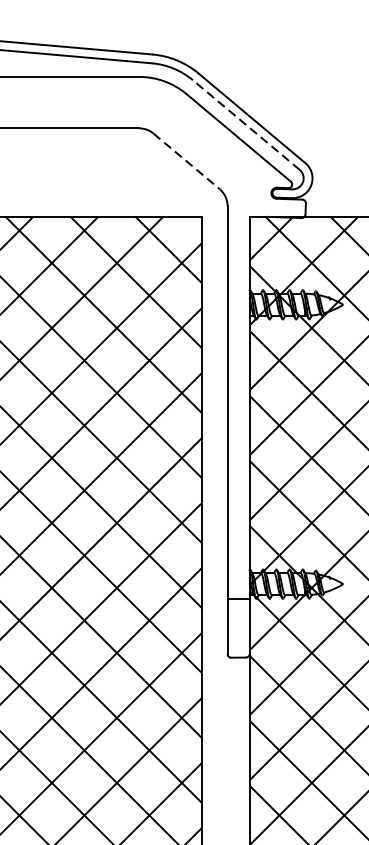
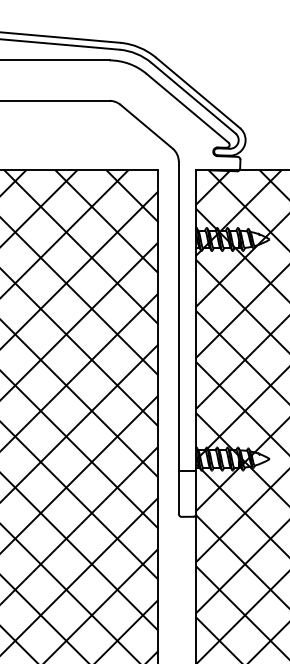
line: (246, 125) -> (193, 98), dashed -> solid
line: (186, 161) -> (146, 126), dashed -> solid

